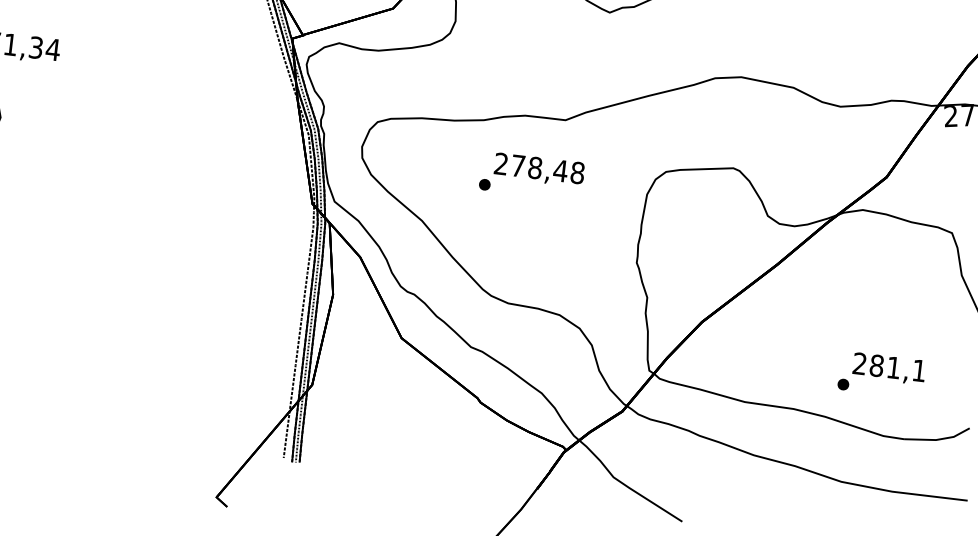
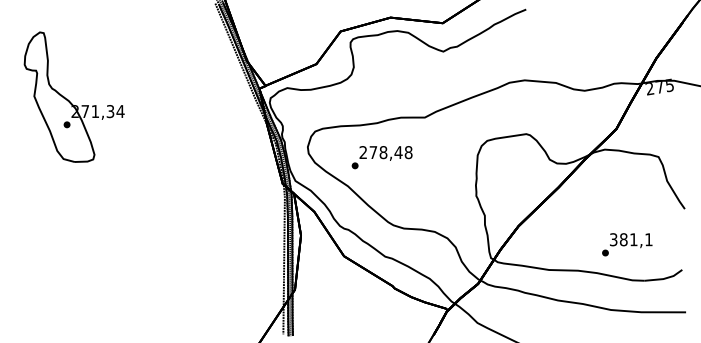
text: (530, 175) -> (381, 157), moved
text: (859, 363) -> (613, 239), 281,1 -> 381,1

